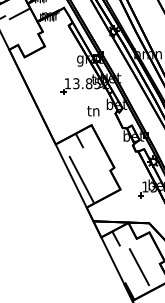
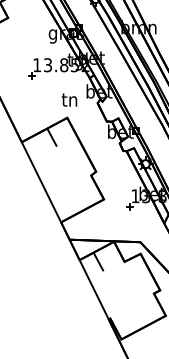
line: (81, 178) -> (54, 185), removed
line: (139, 267) -> (128, 298), removed

